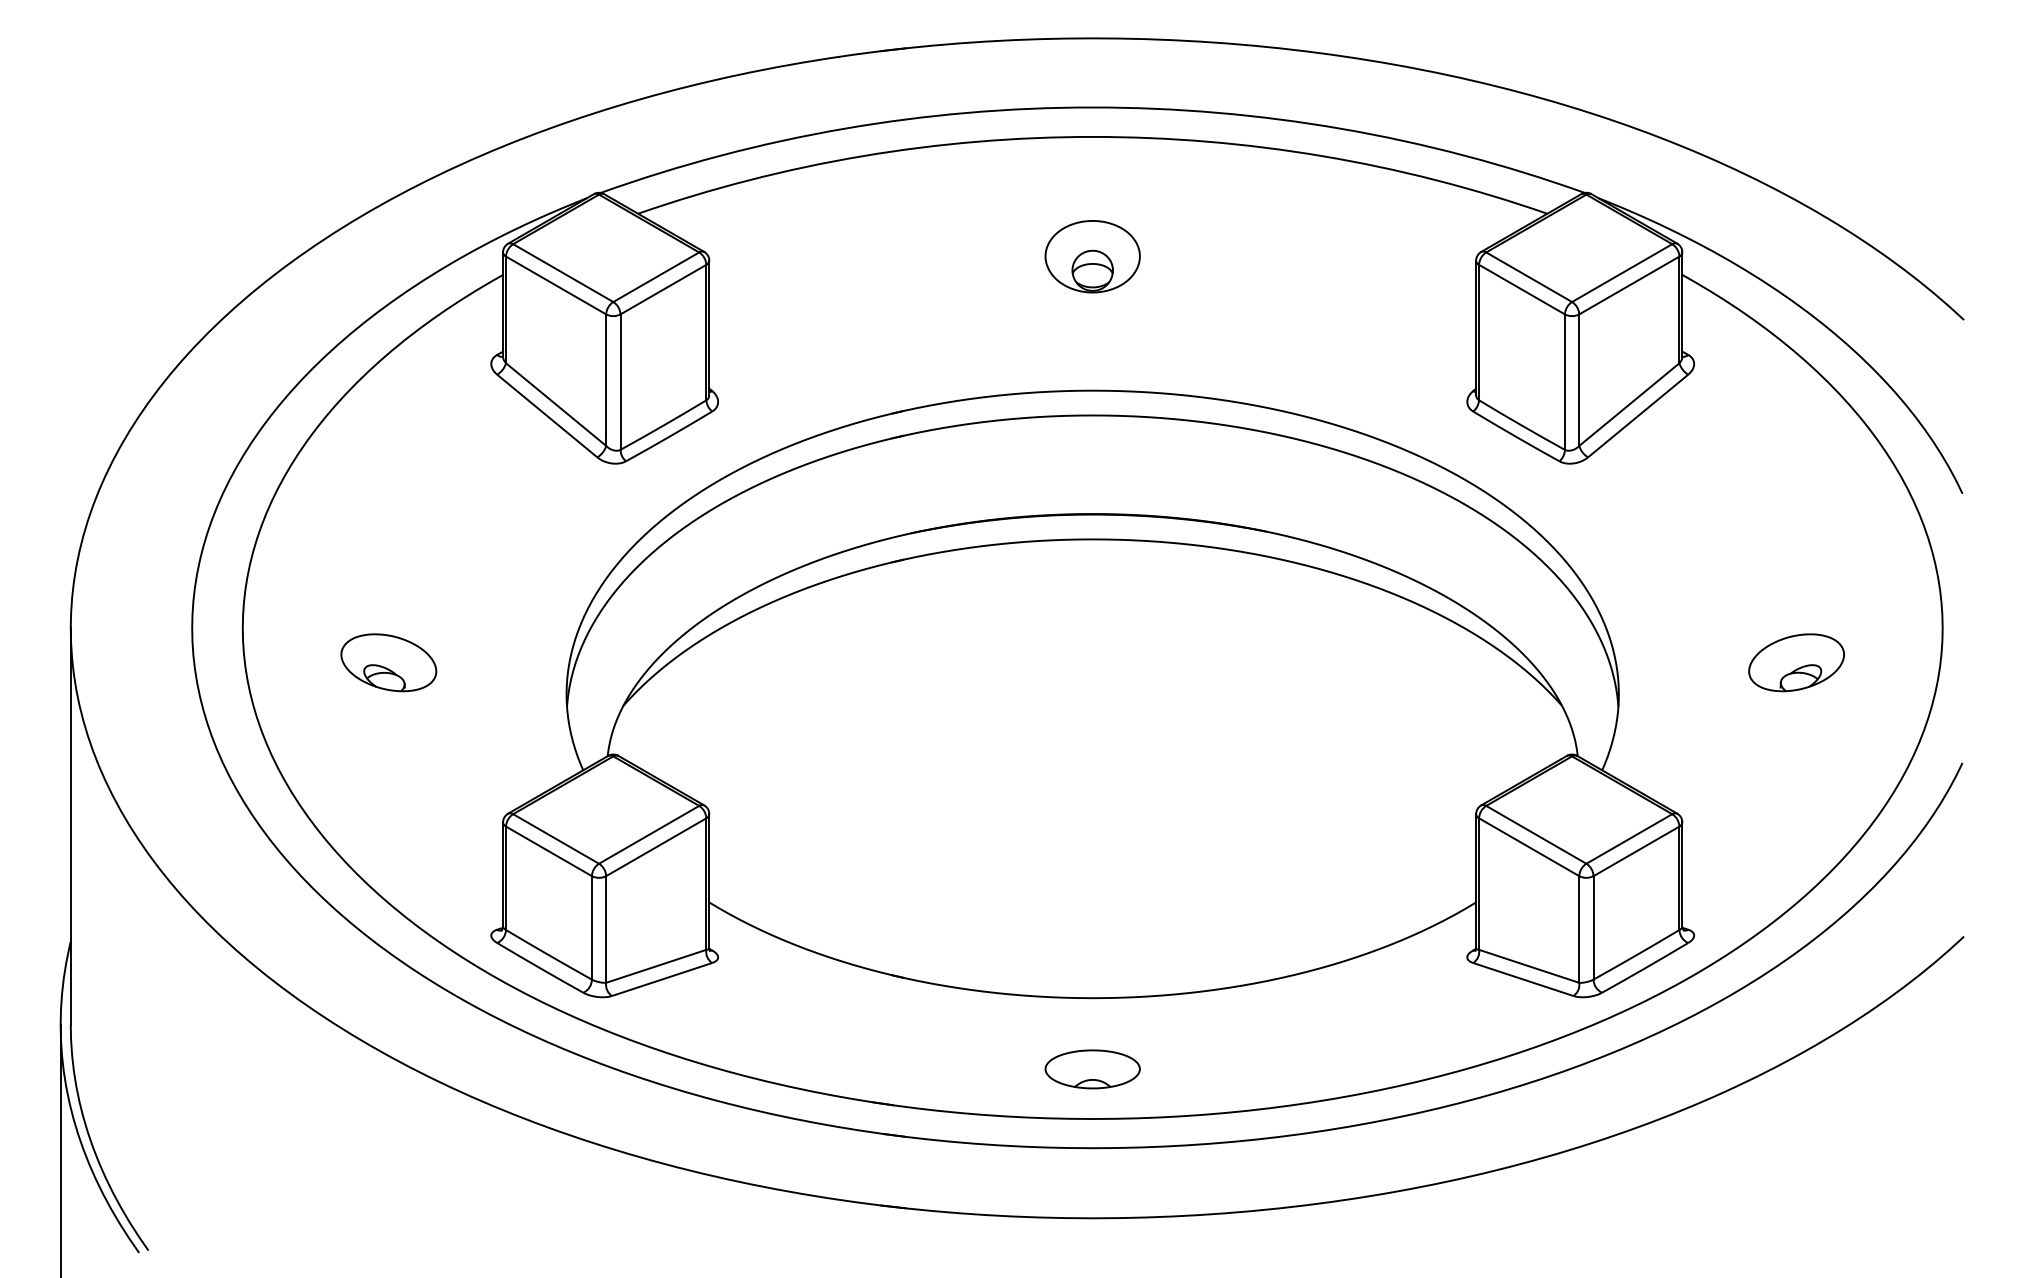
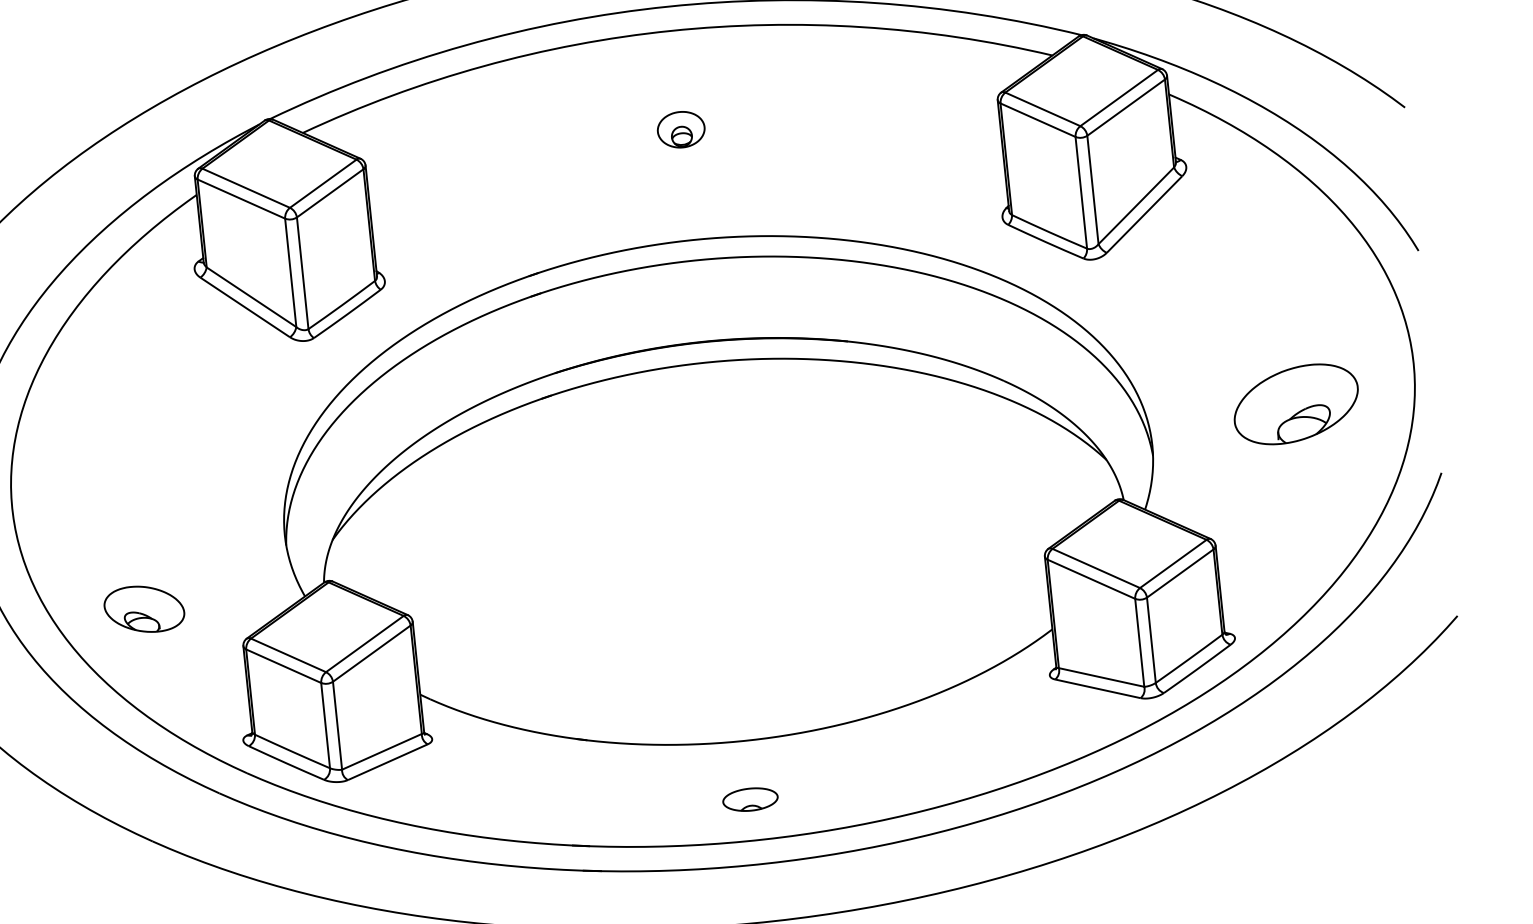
part: (1092, 256) -> (681, 129), size x0.6
part: (388, 662) -> (144, 609), moved
part: (1796, 662) -> (1296, 404), size x1.6
part: (1092, 1069) -> (750, 799), size x0.7

